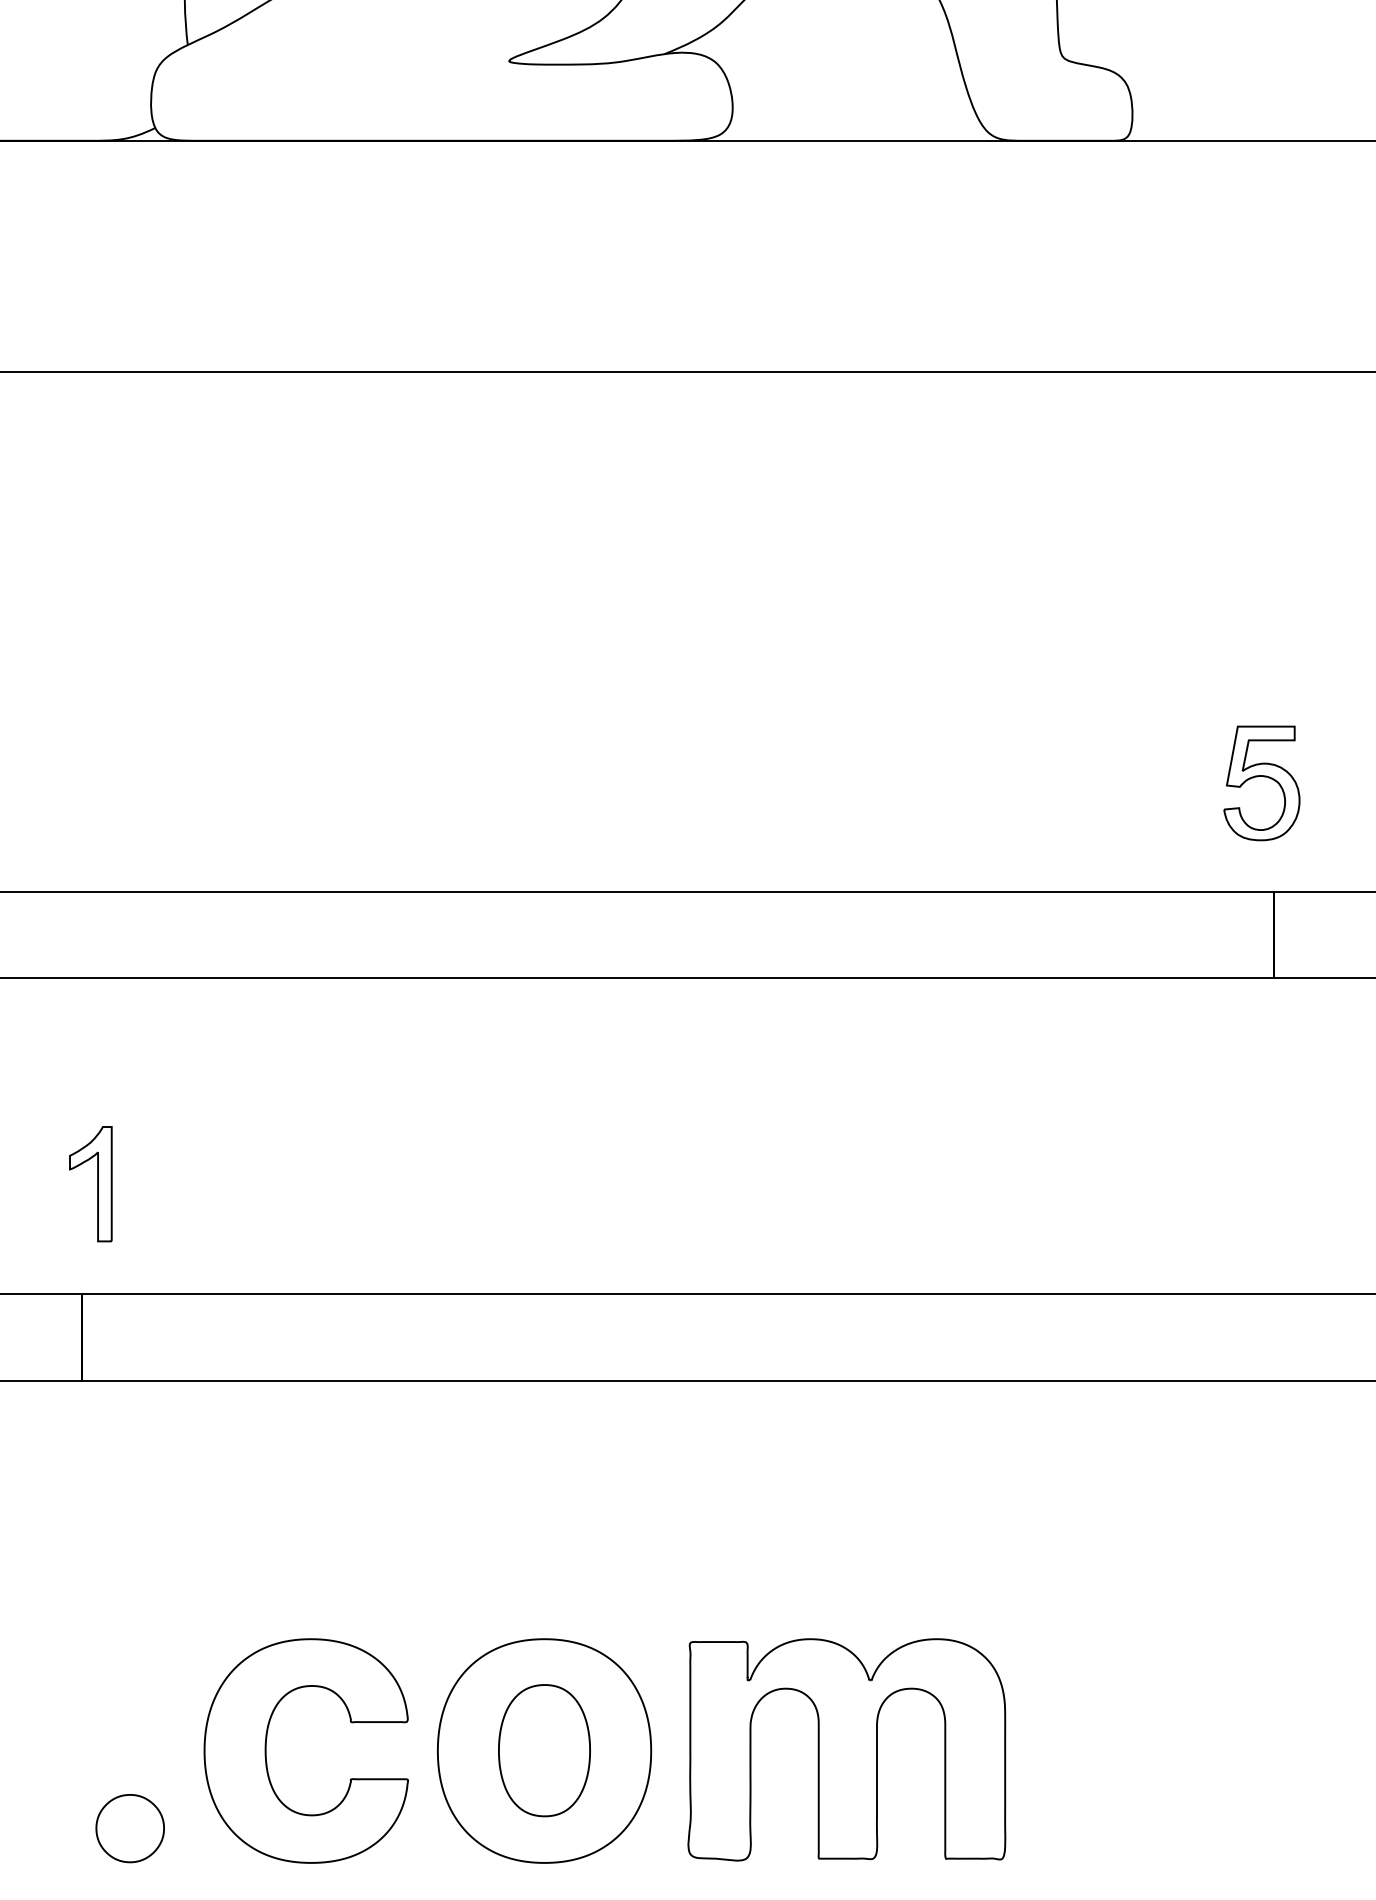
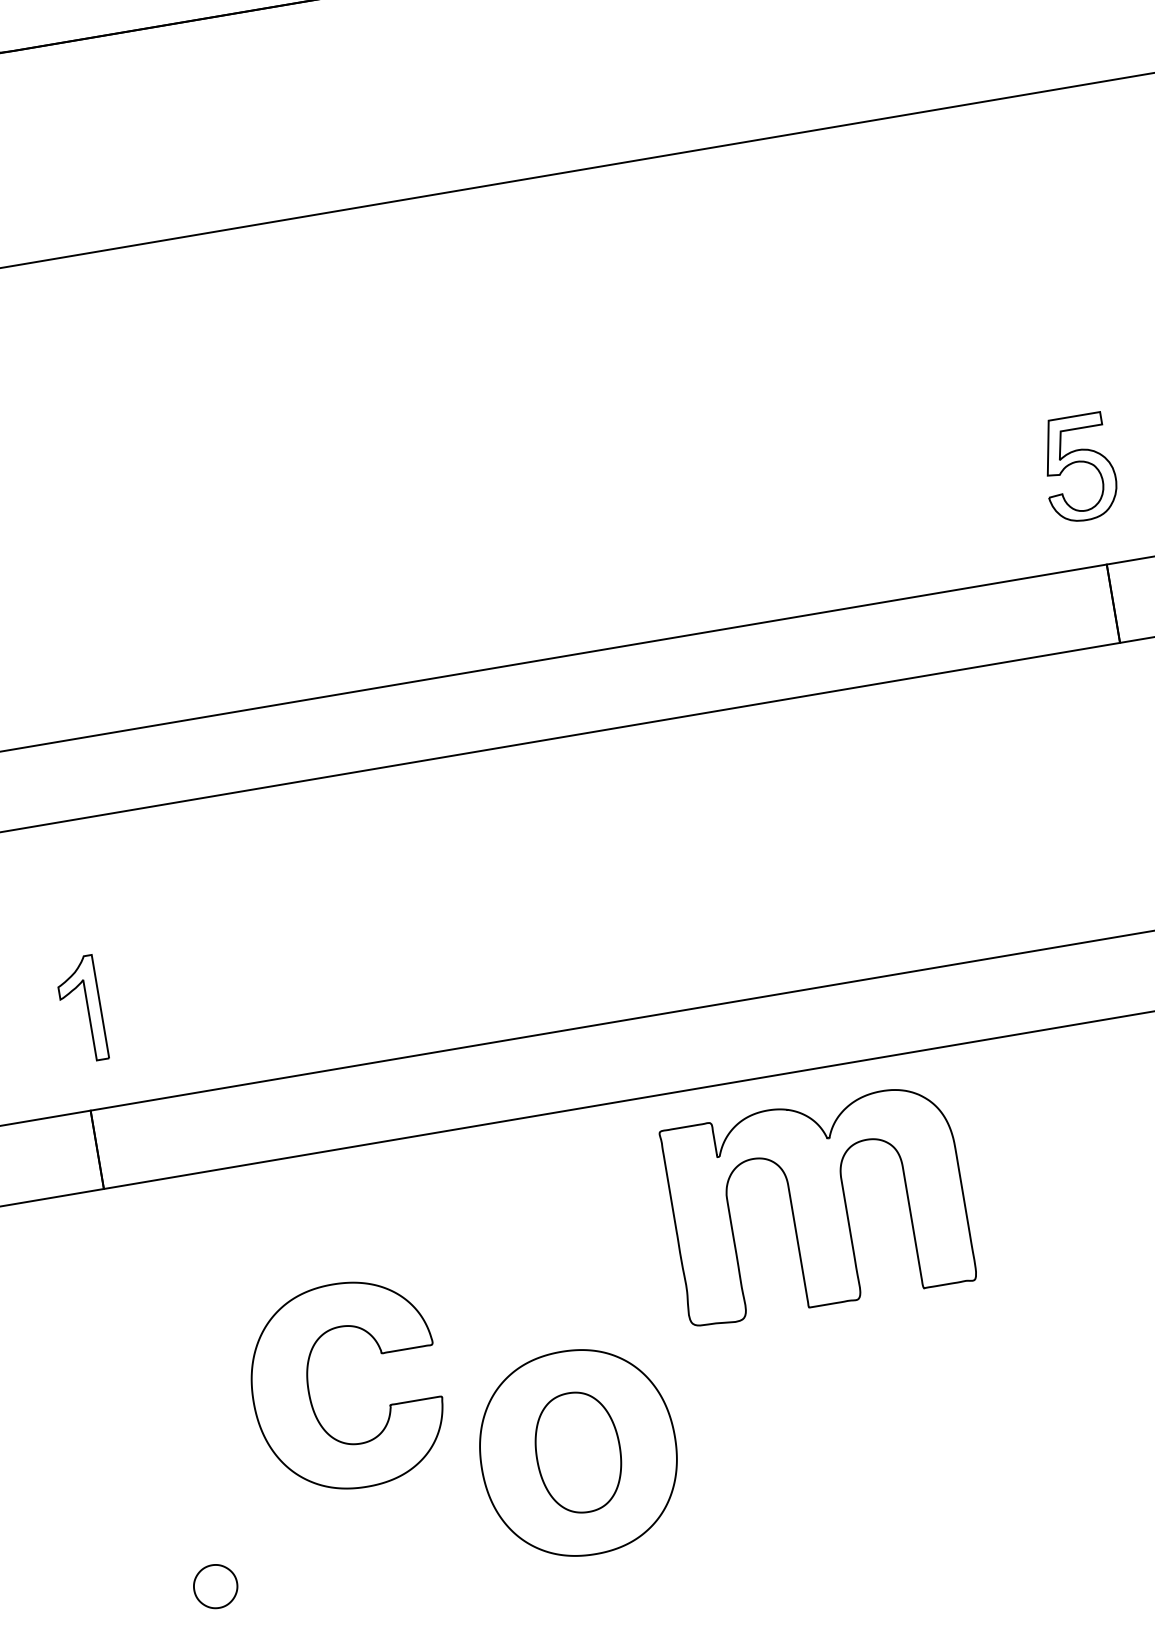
part: (846, 1749) -> (817, 1204), moved
part: (266, 1750) -> (309, 1391), moved
part: (129, 1828) -> (215, 1586), size x0.7

